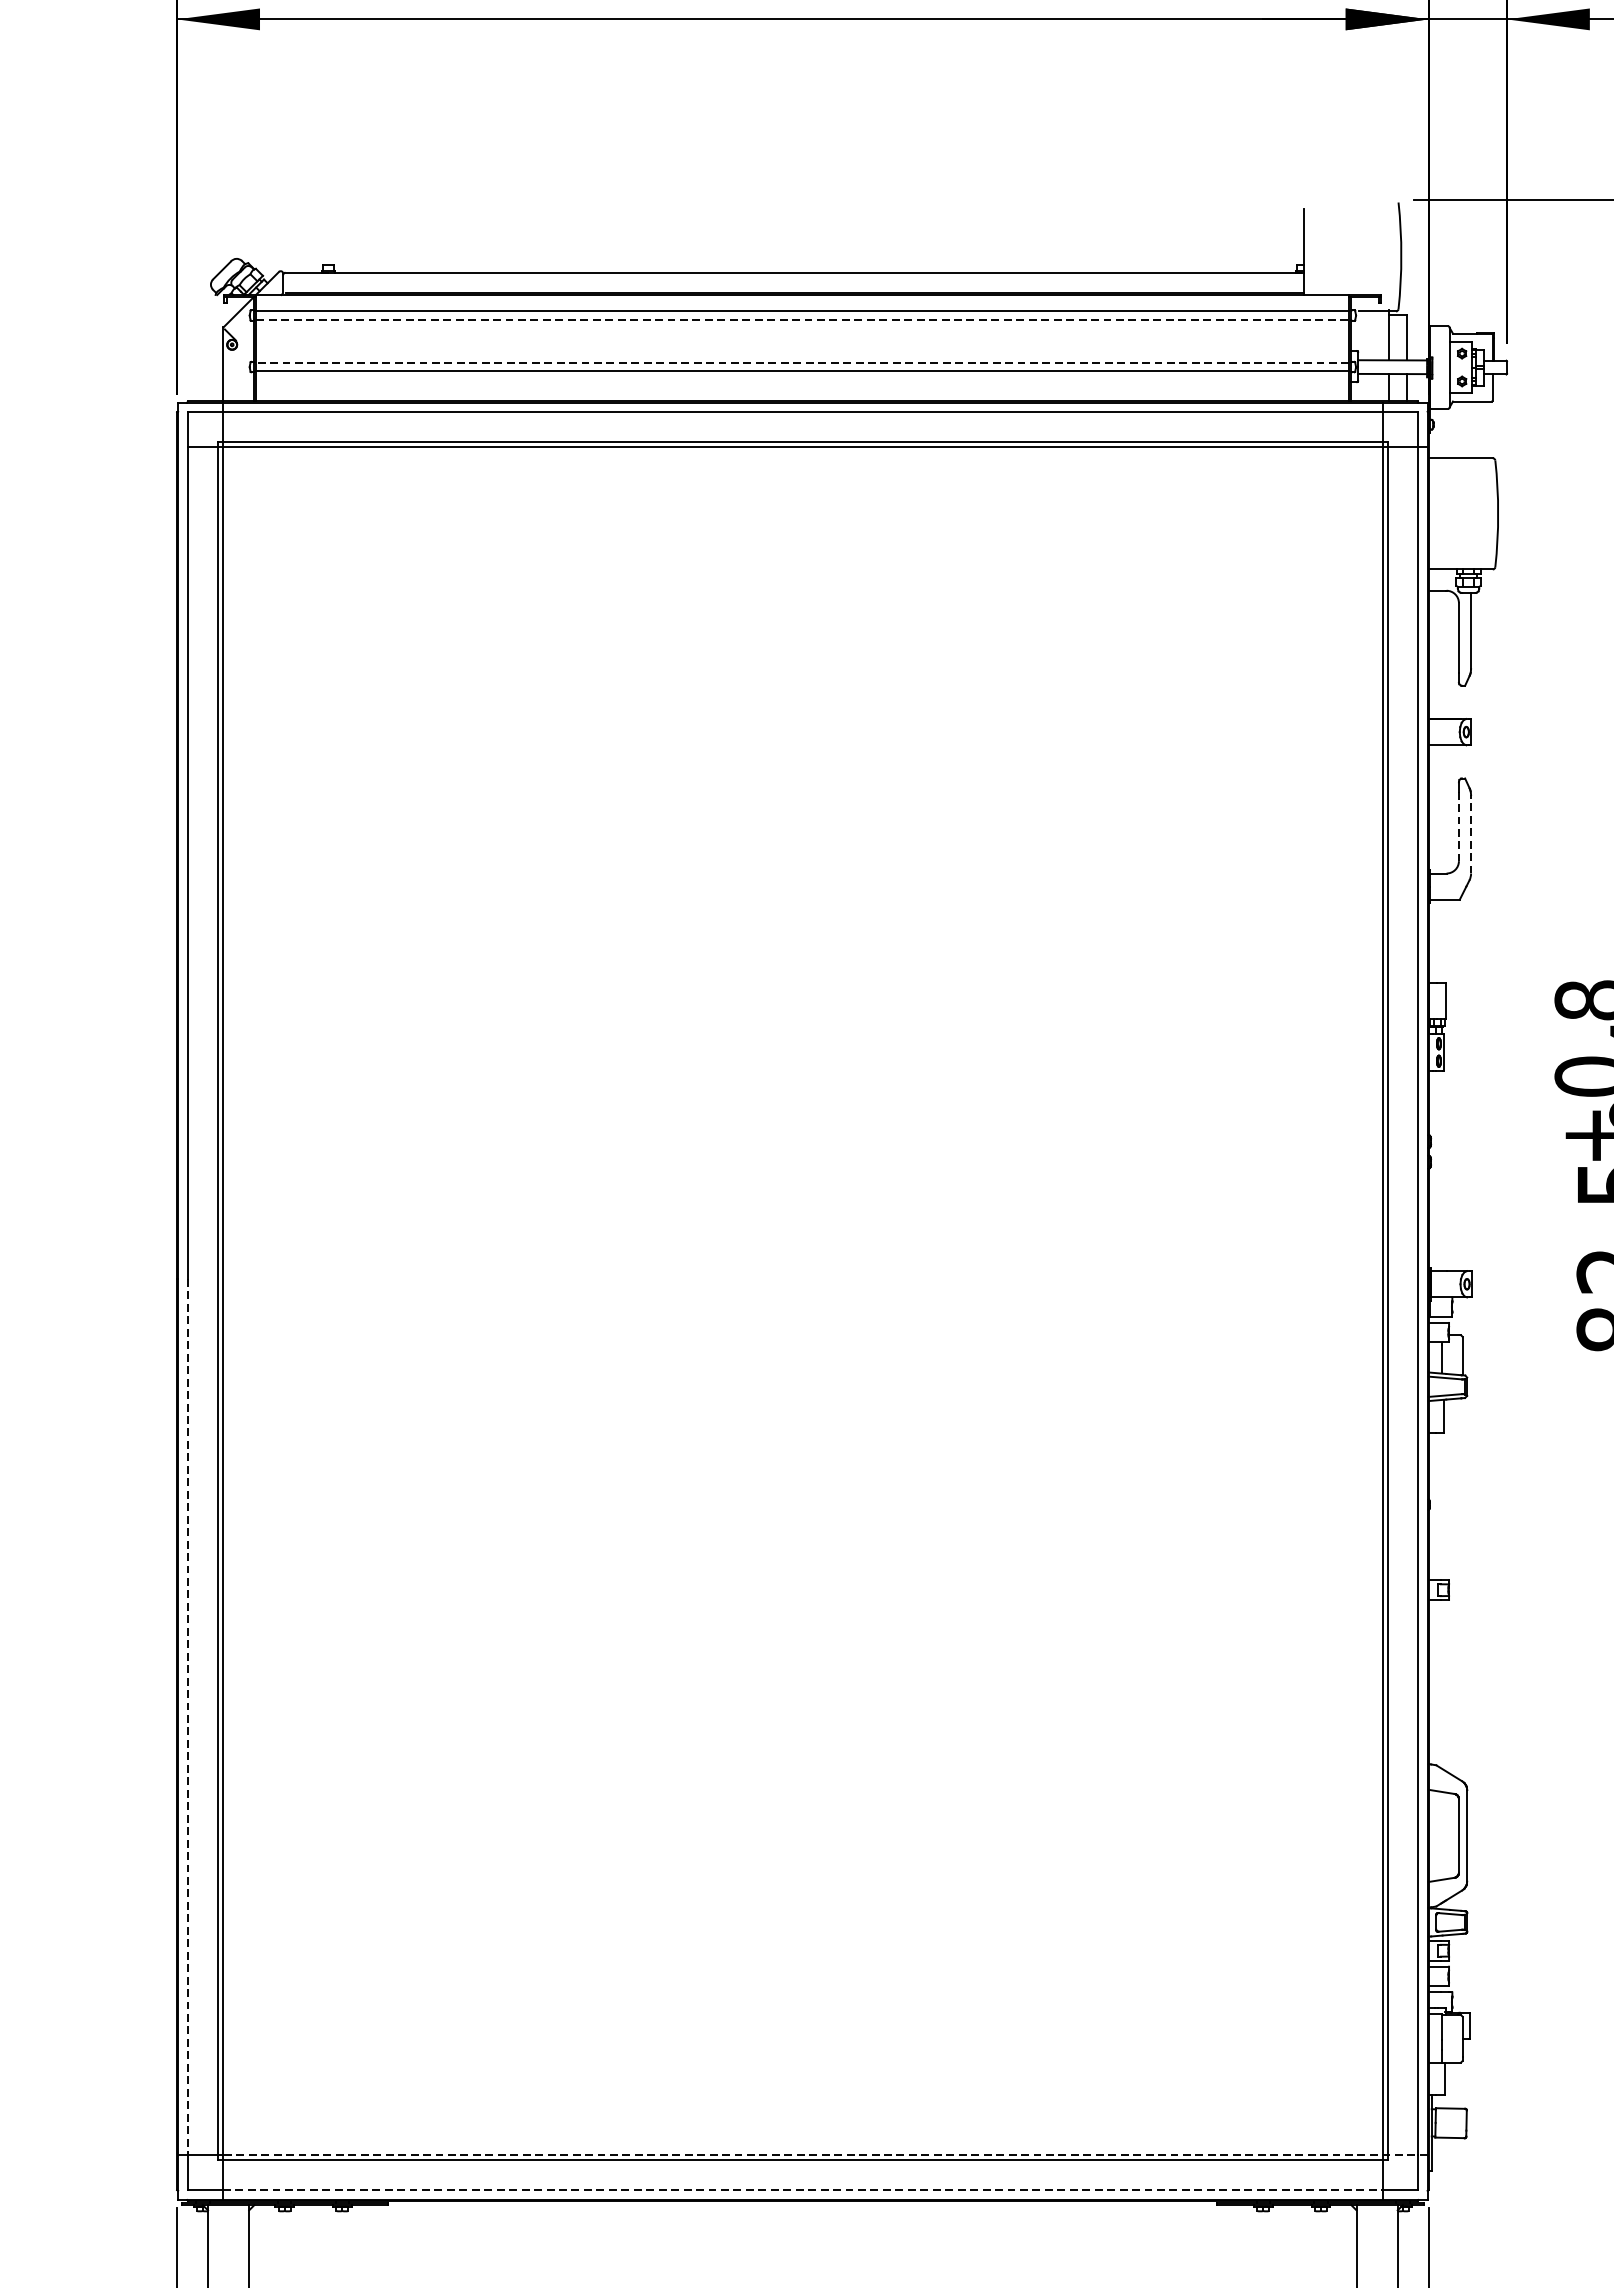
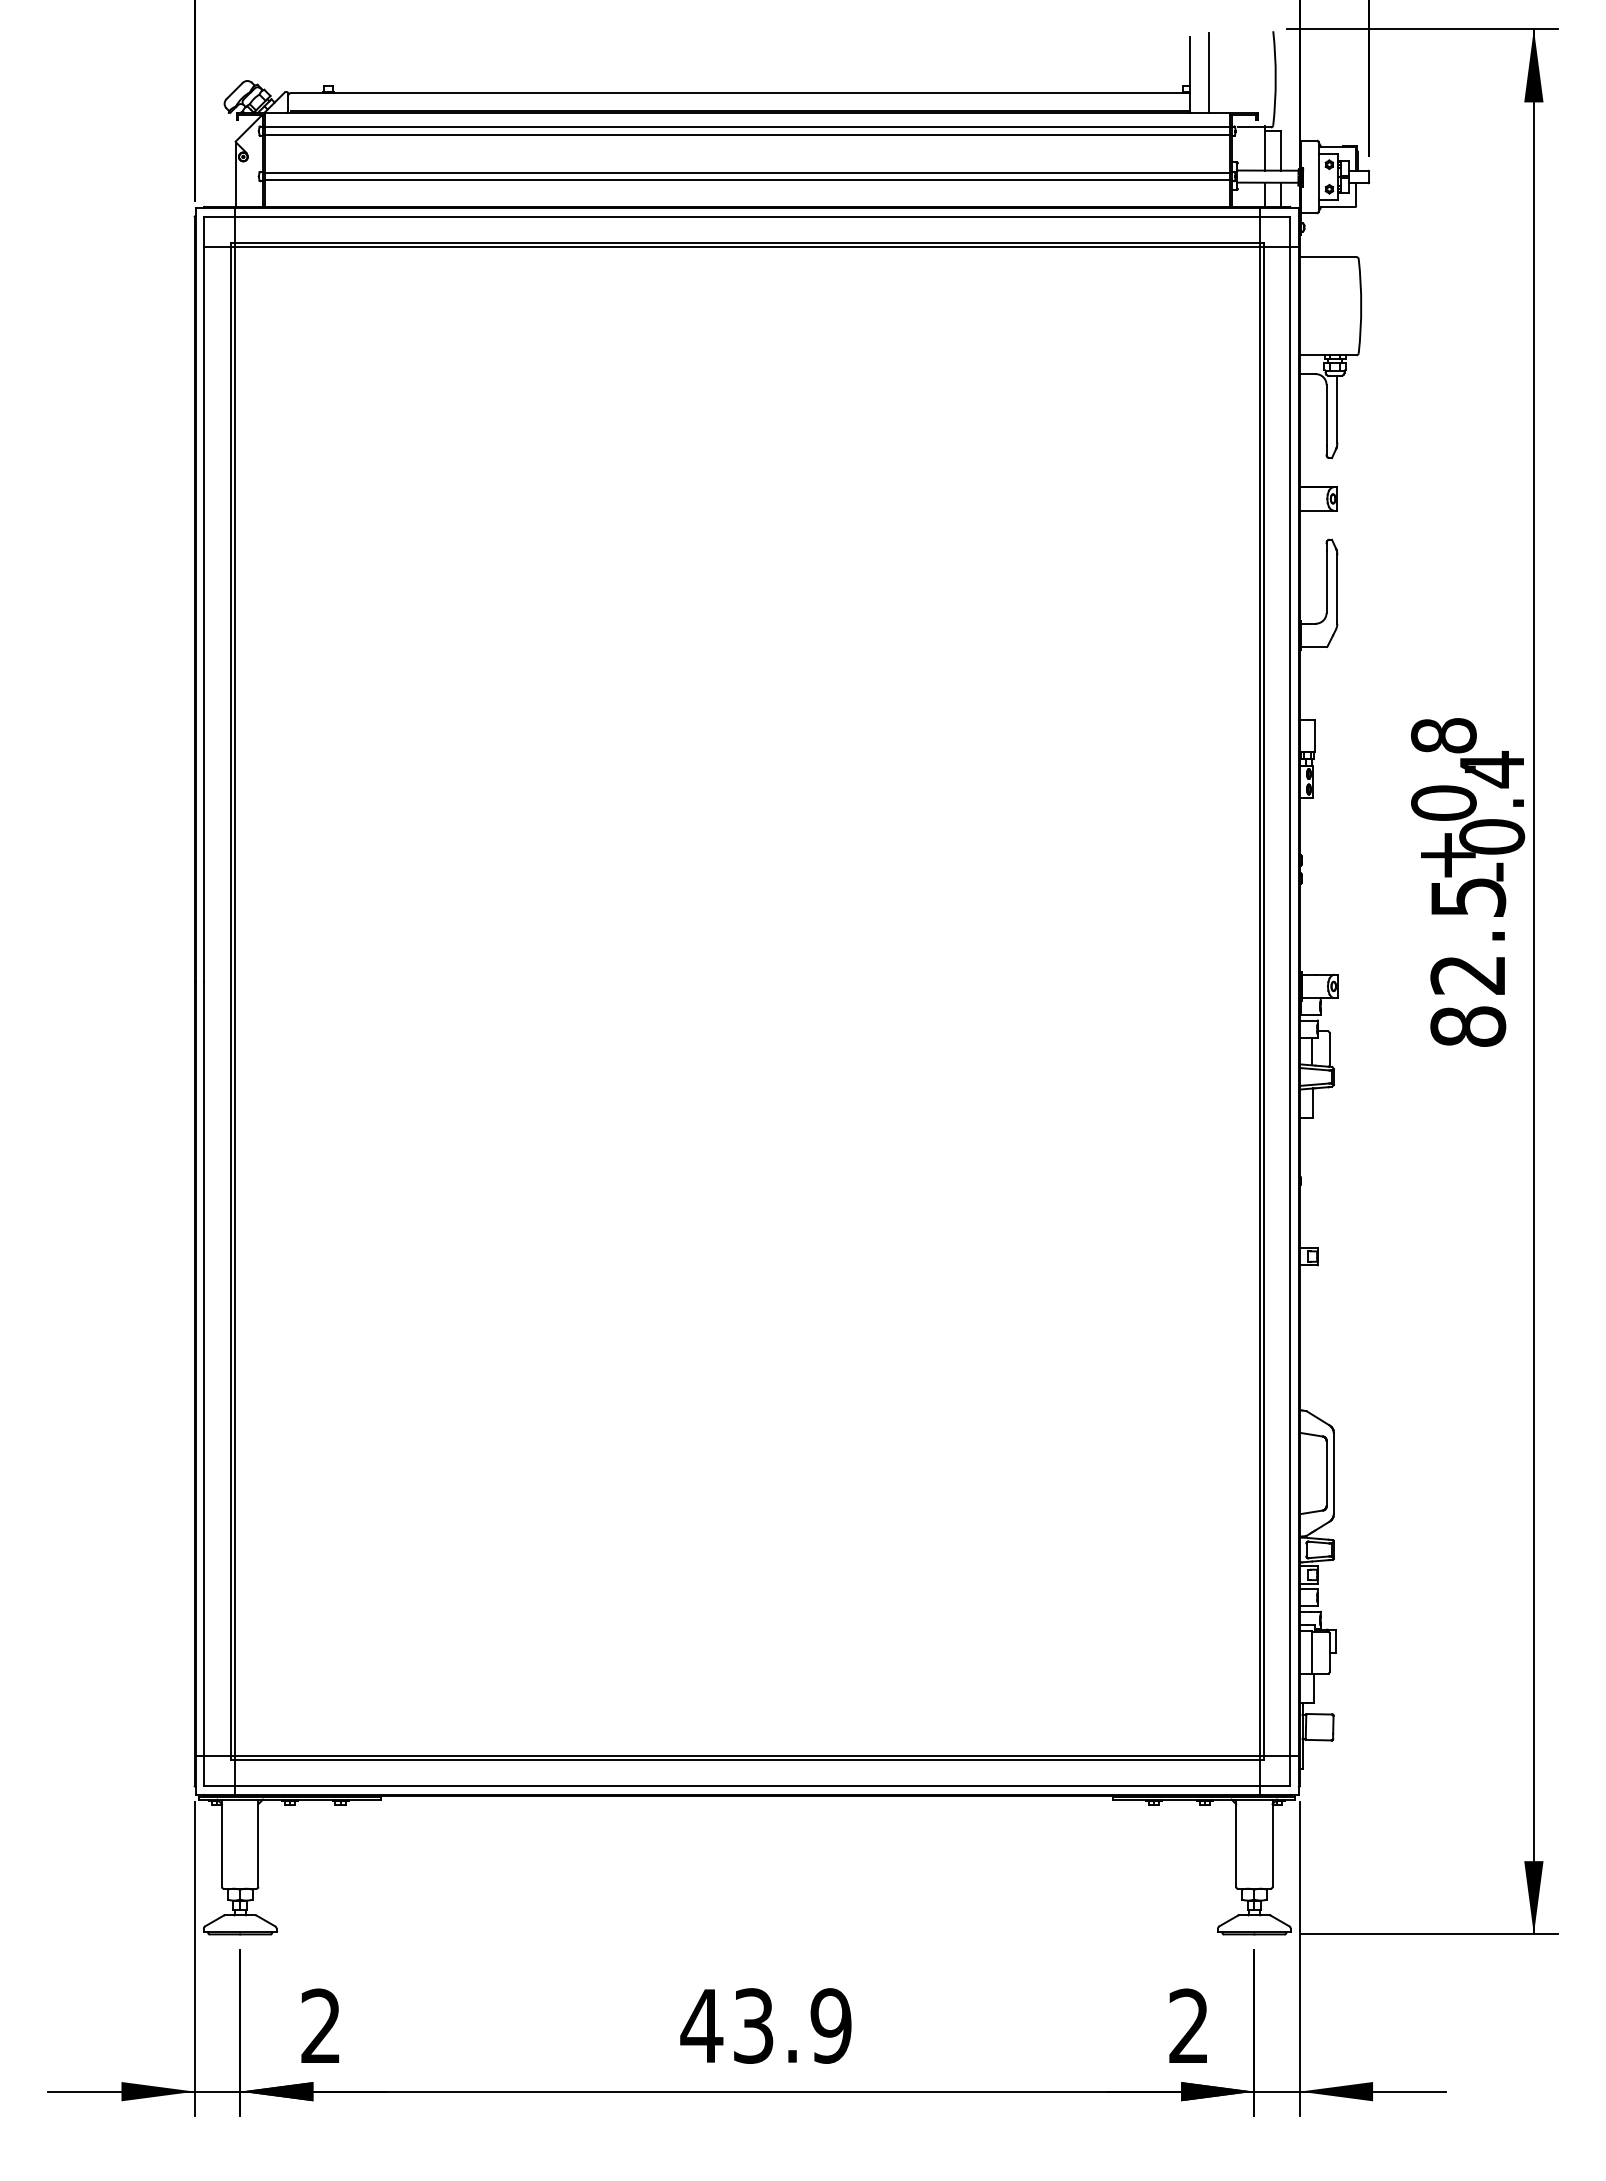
line: (1325, 249) -> (1208, 72), added
line: (803, 319) -> (747, 134), dashed -> solid
line: (803, 362) -> (747, 172), dashed -> solid
line: (1458, 826) -> (1326, 582), dashed -> solid
line: (1471, 834) -> (1337, 589), dashed -> solid
line: (188, 1716) -> (204, 1368), dashed -> solid
line: (824, 2155) -> (766, 1755), dashed -> solid
line: (803, 2190) -> (747, 1786), dashed -> solid

